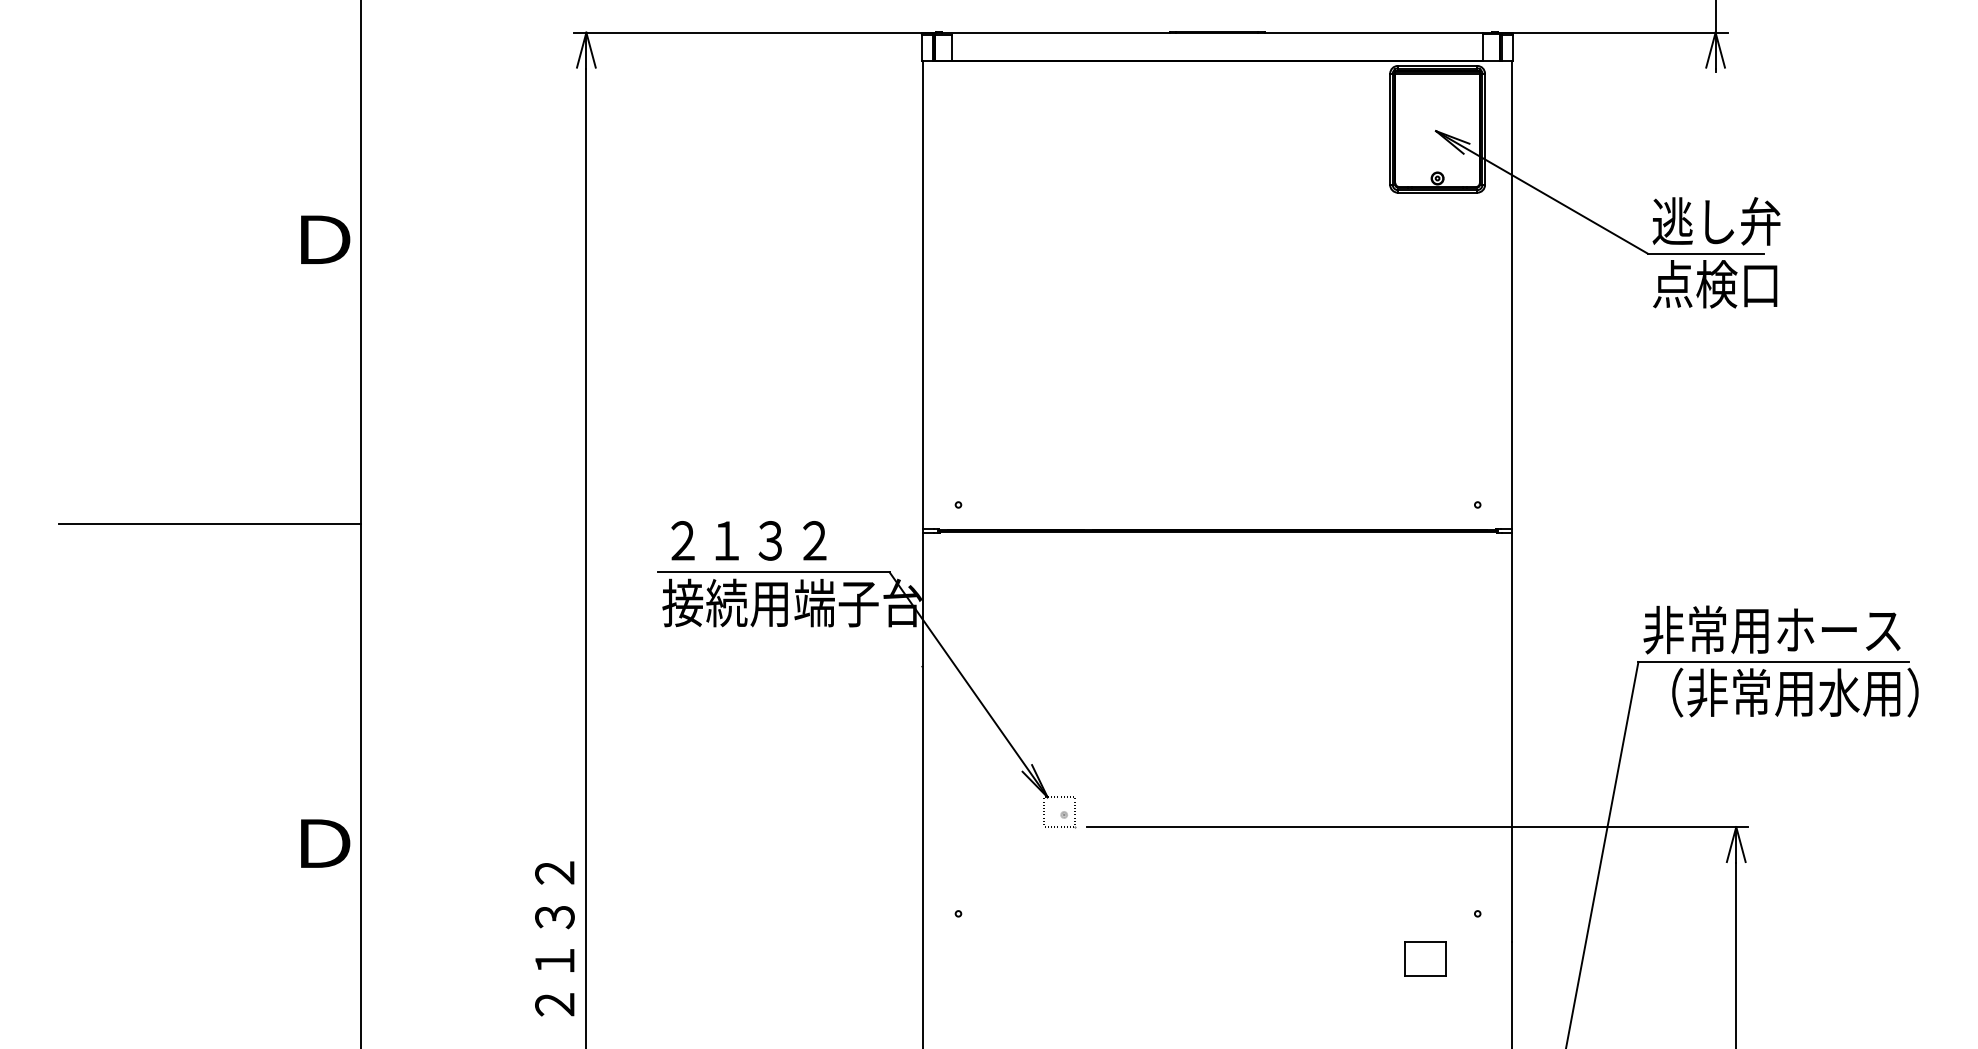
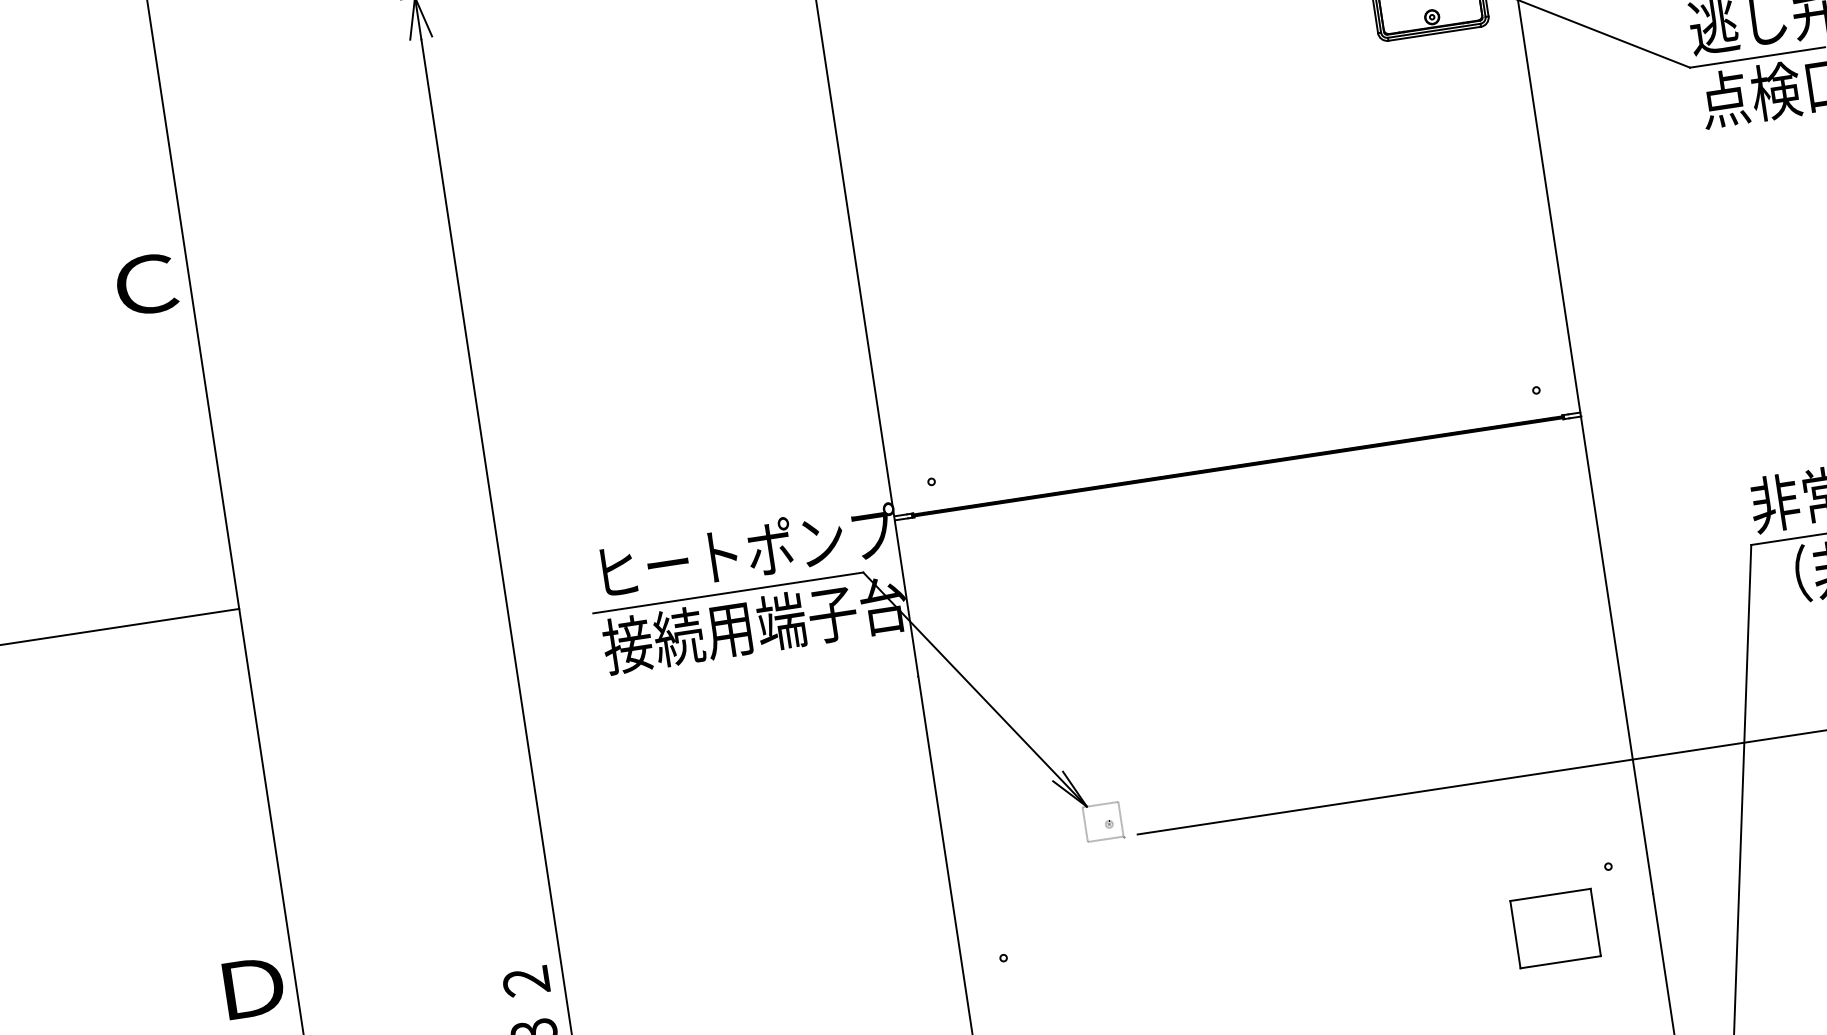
text: (324, 239) -> (146, 284), Ｄ -> Ｃ
text: (796, 538) -> (748, 549), ２１３２ -> ヒートポンプ
part: (1425, 958) -> (1555, 927), size x1.67

